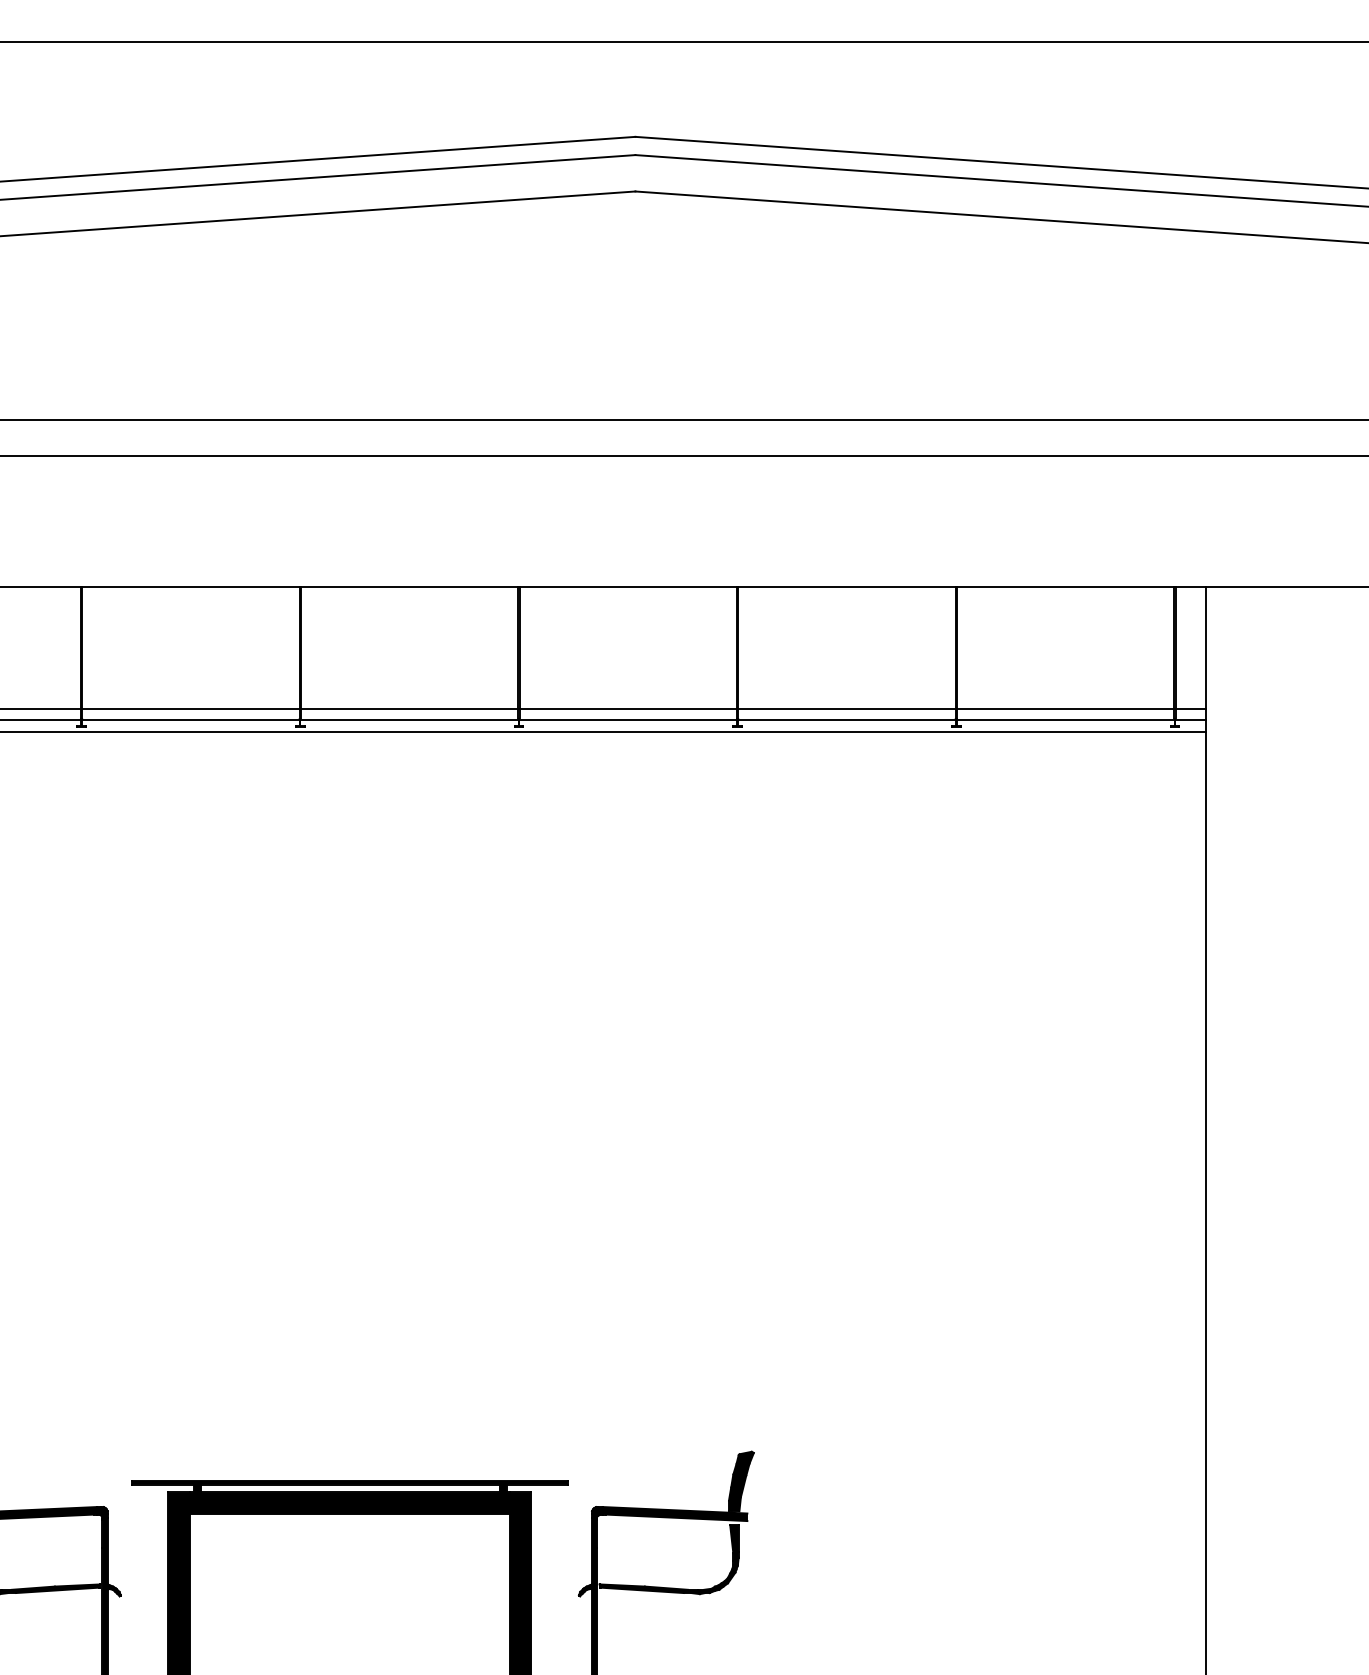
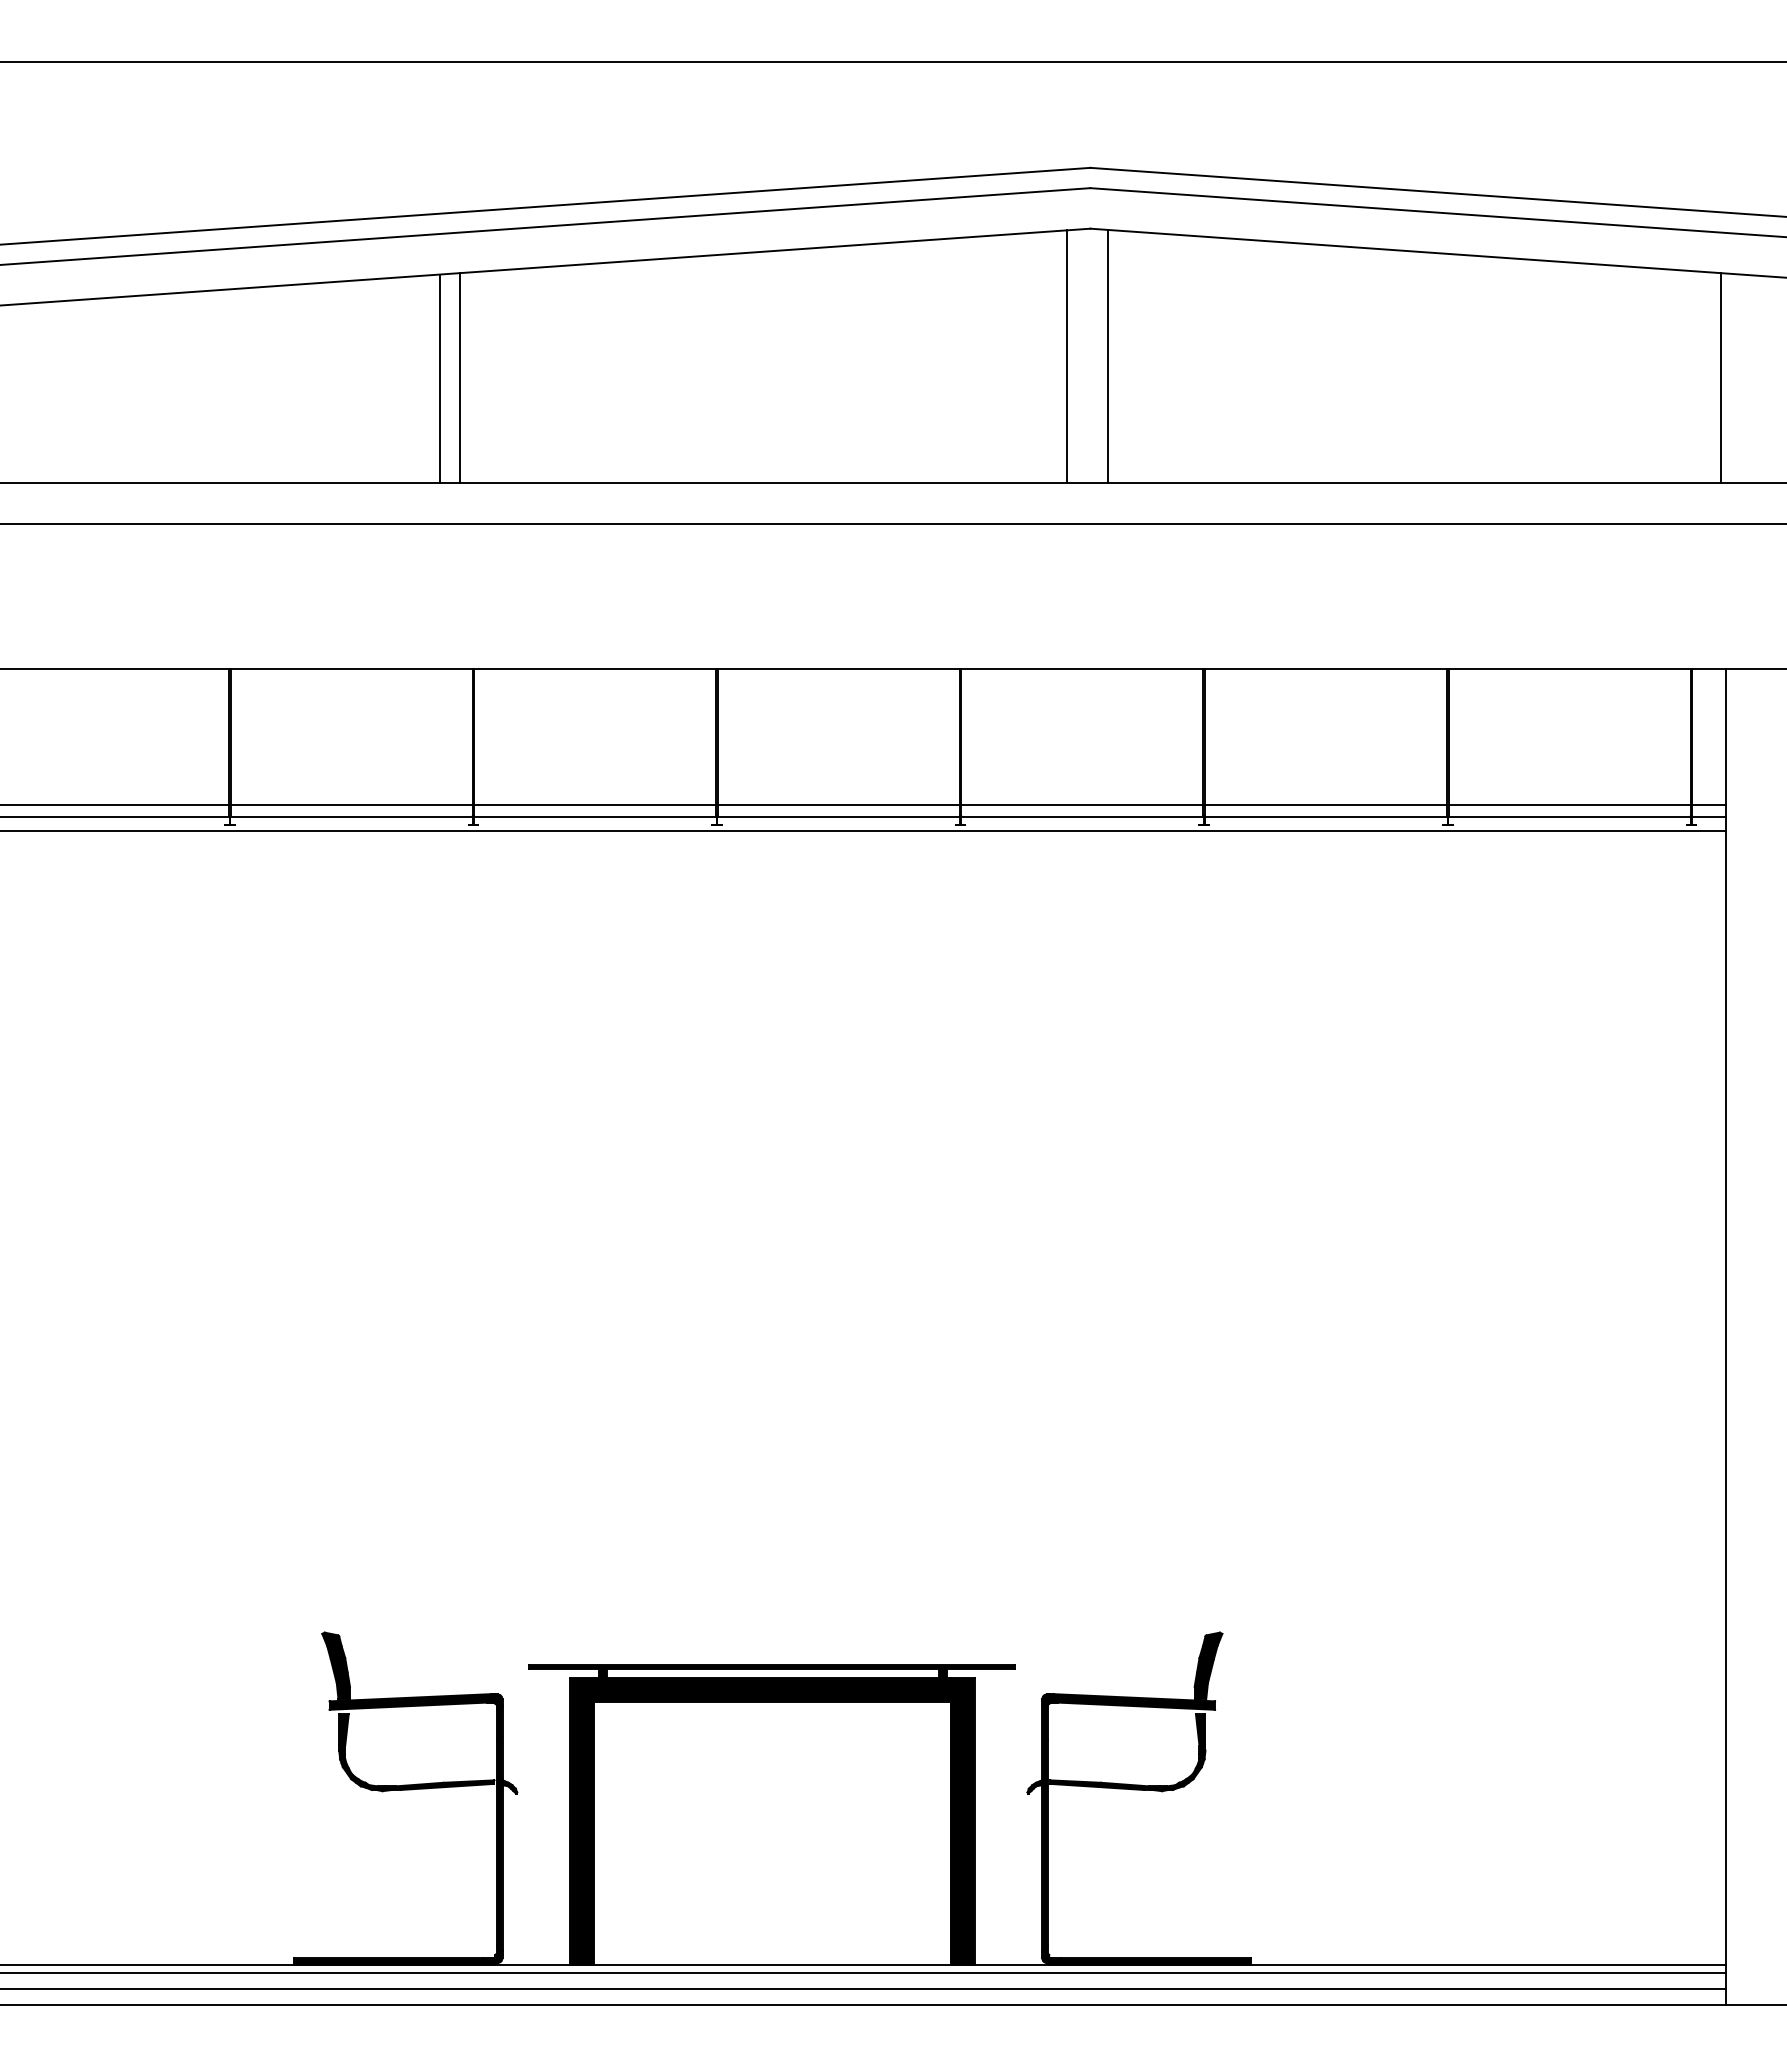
line: (614, 306) -> (1067, 356), added
line: (650, 306) -> (1107, 356), added
line: (52, 325) -> (440, 378), added
line: (69, 325) -> (460, 378), added
line: (1201, 325) -> (1720, 378), added

